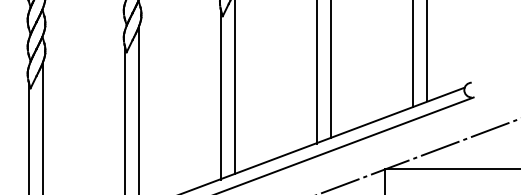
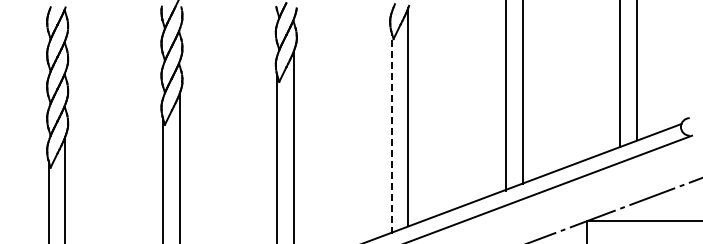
line: (221, 95) -> (391, 133), solid -> dashed

